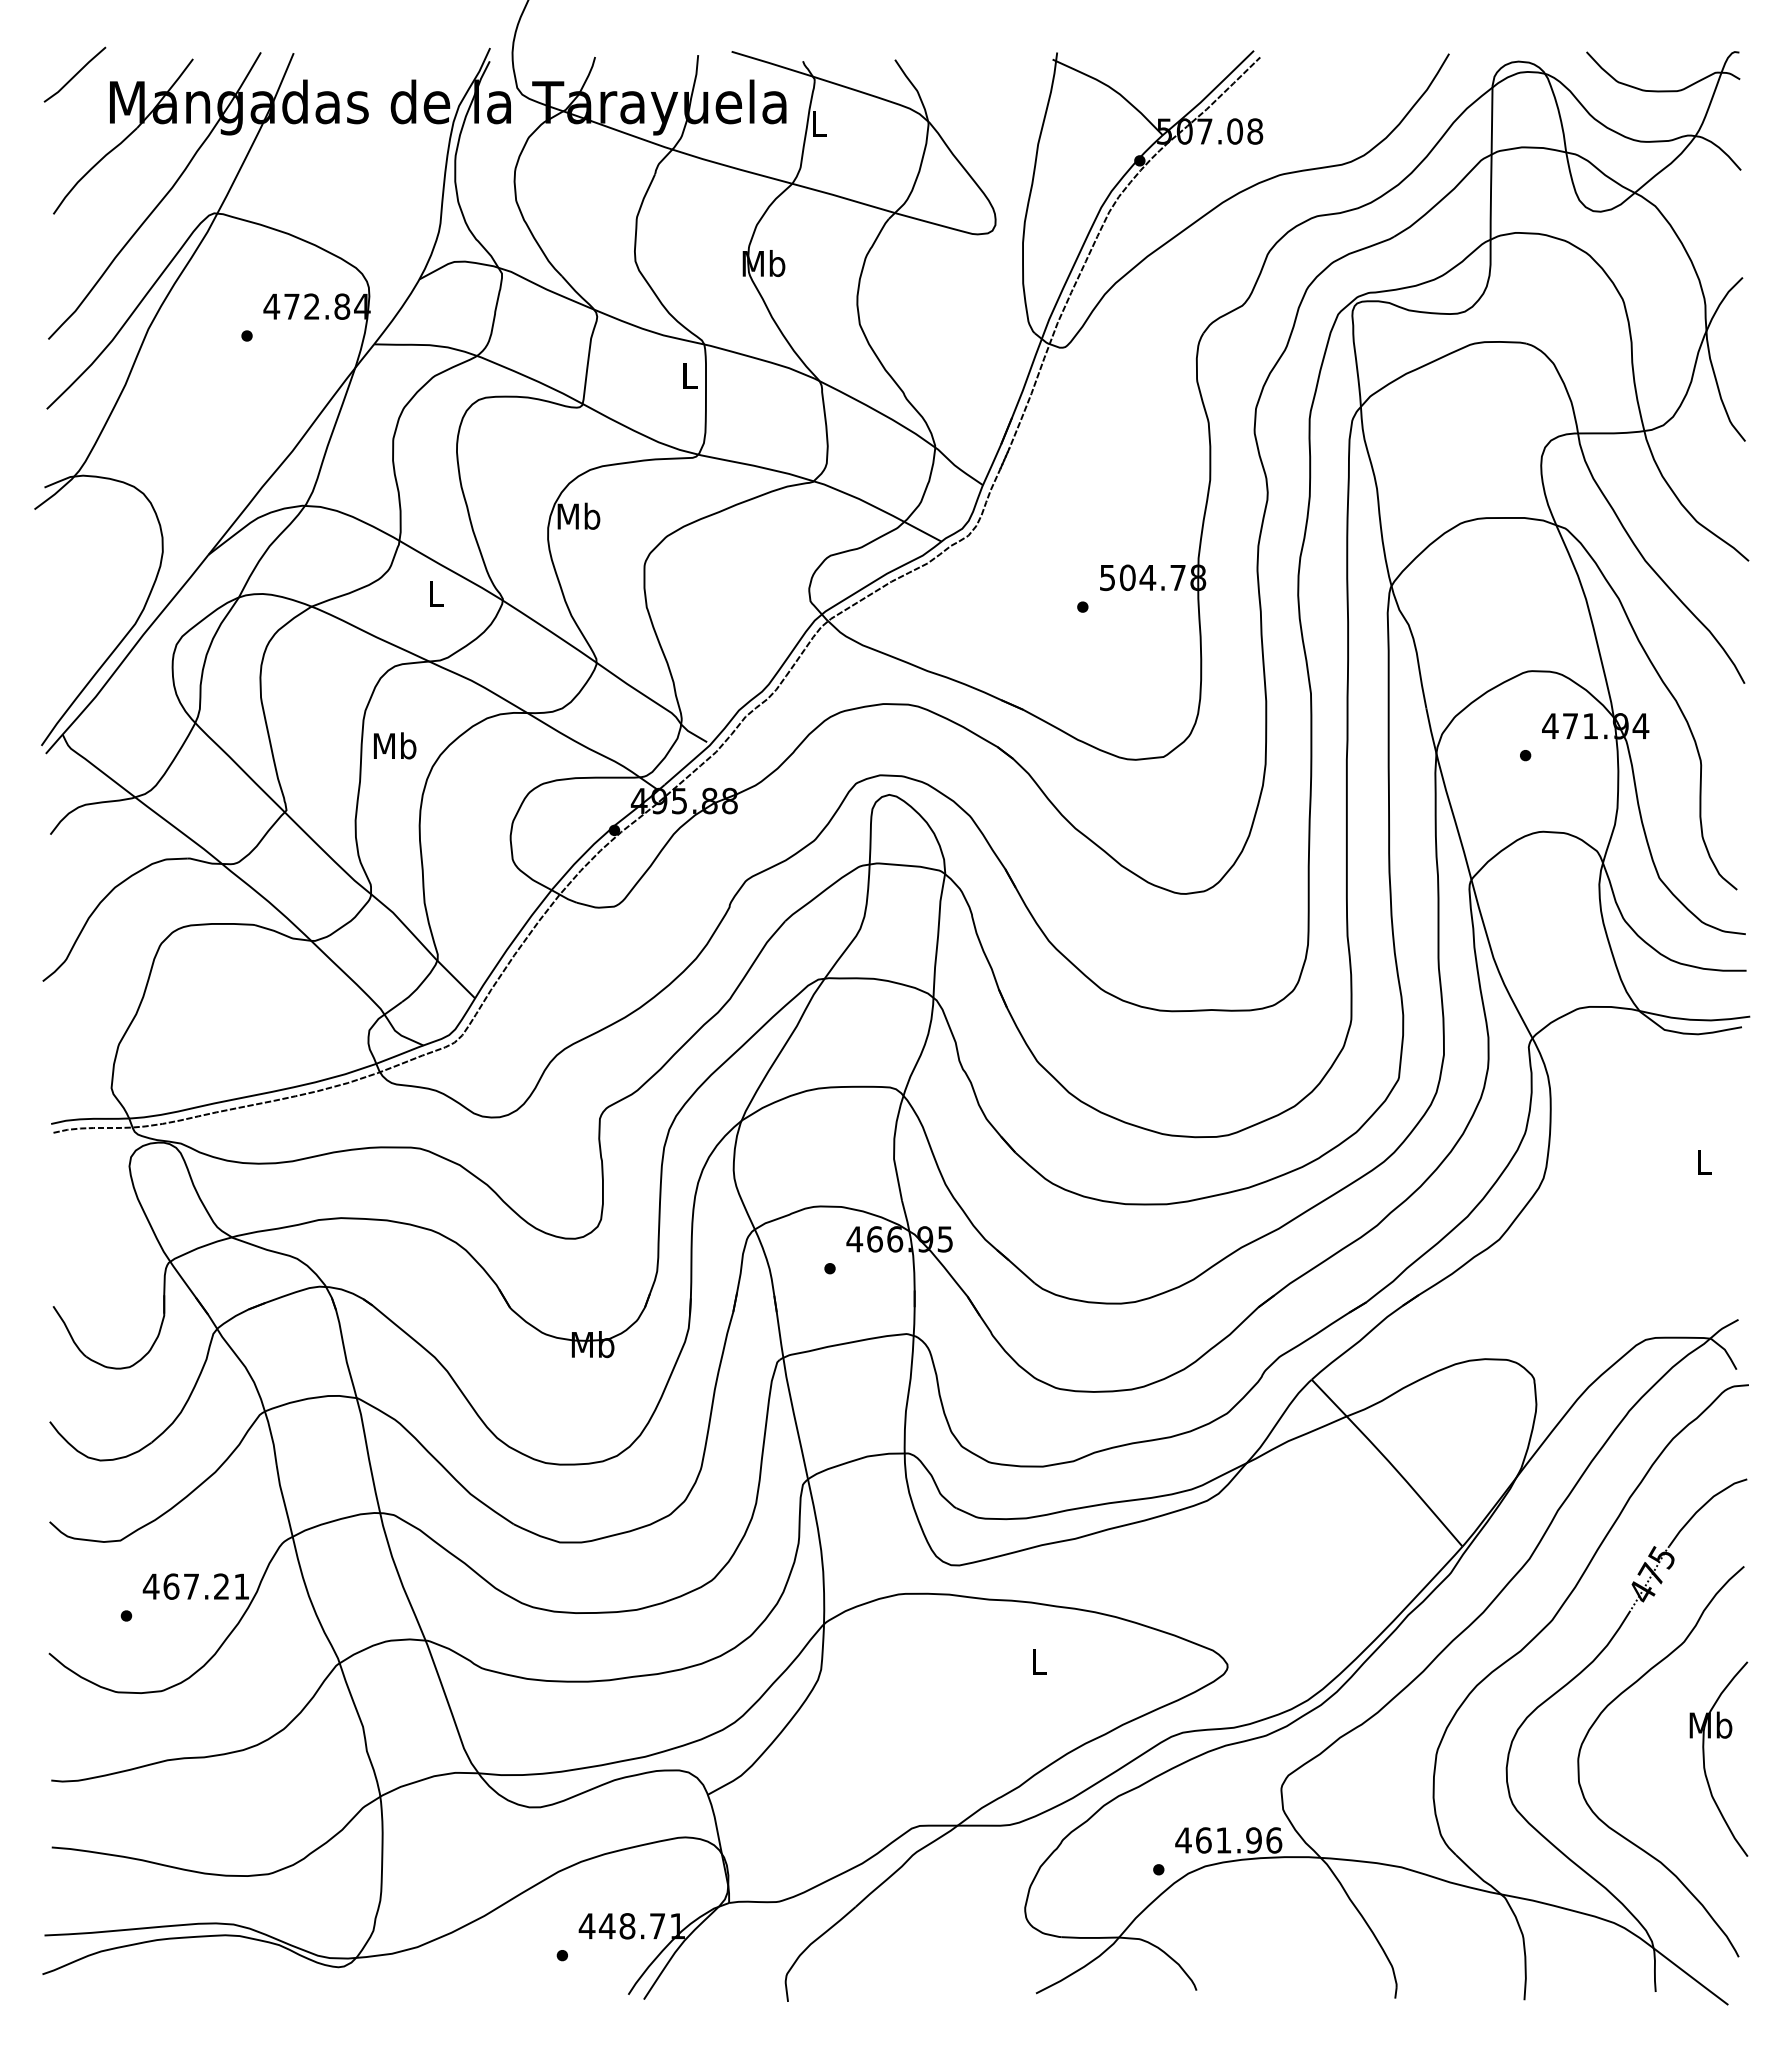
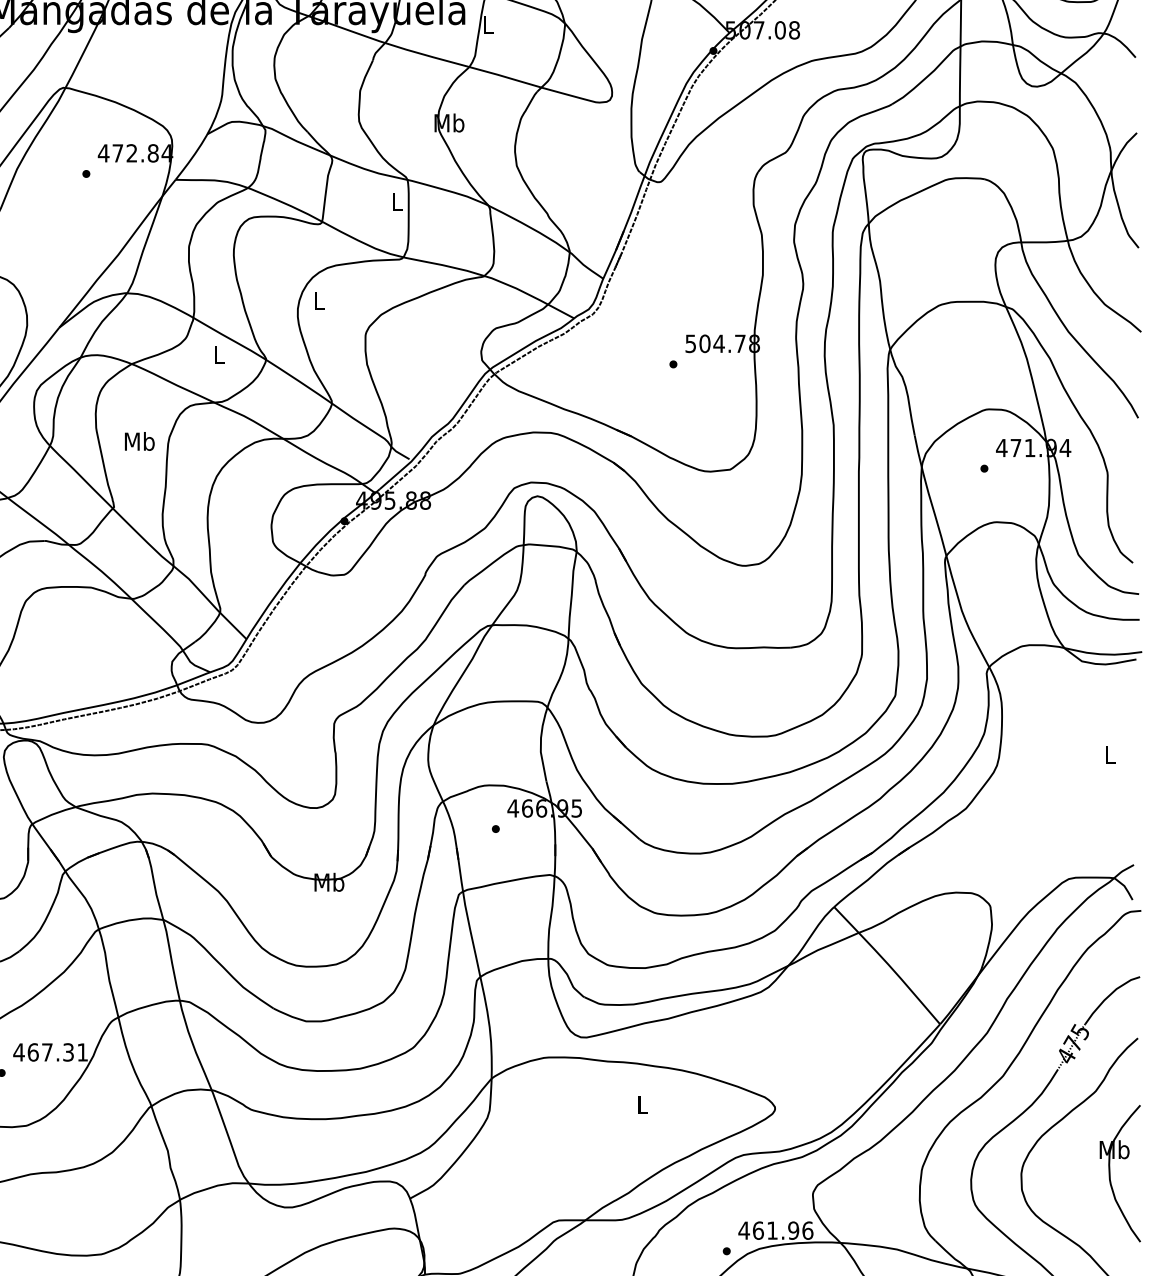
text: (578, 515) -> (319, 300), Mb -> L
text: (395, 745) -> (140, 441), moved
text: (221, 1586) -> (68, 1052), 467.21 -> 467.31

